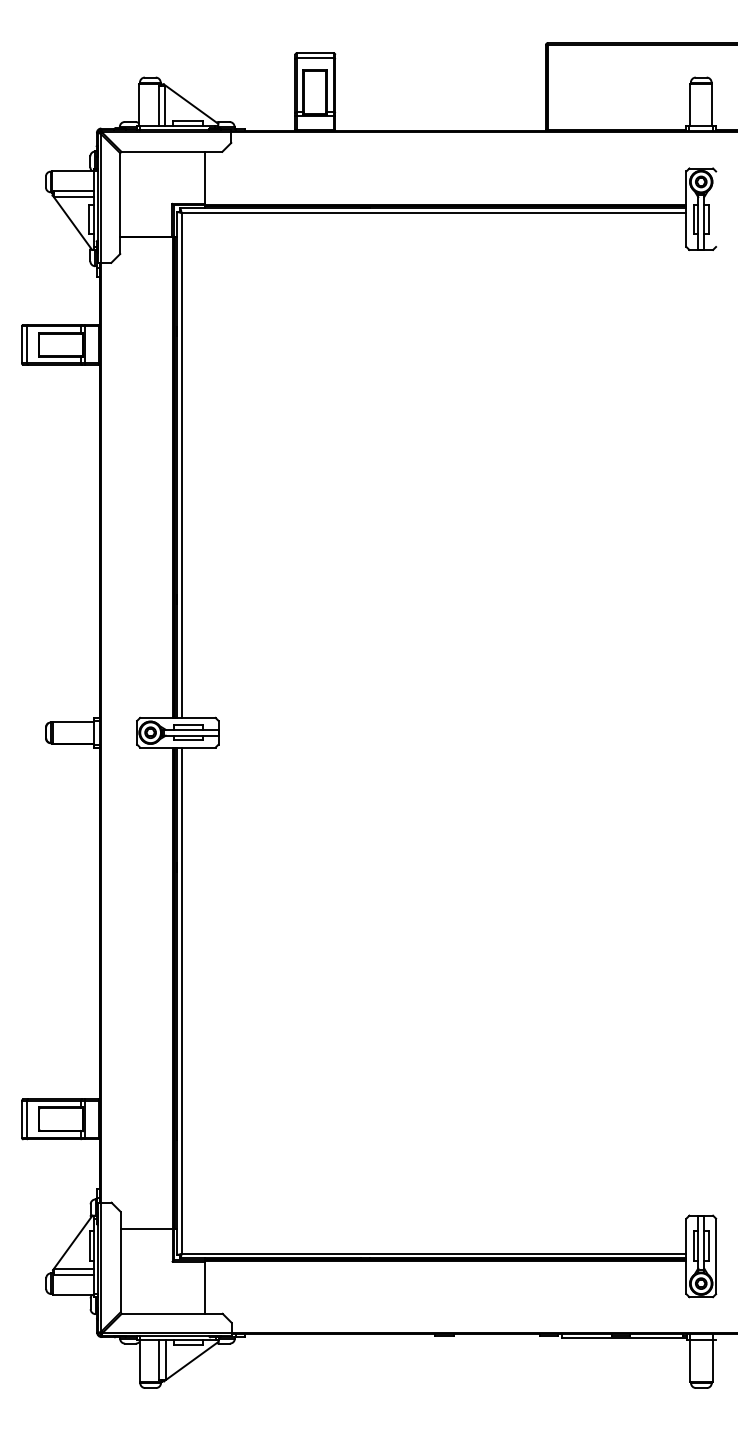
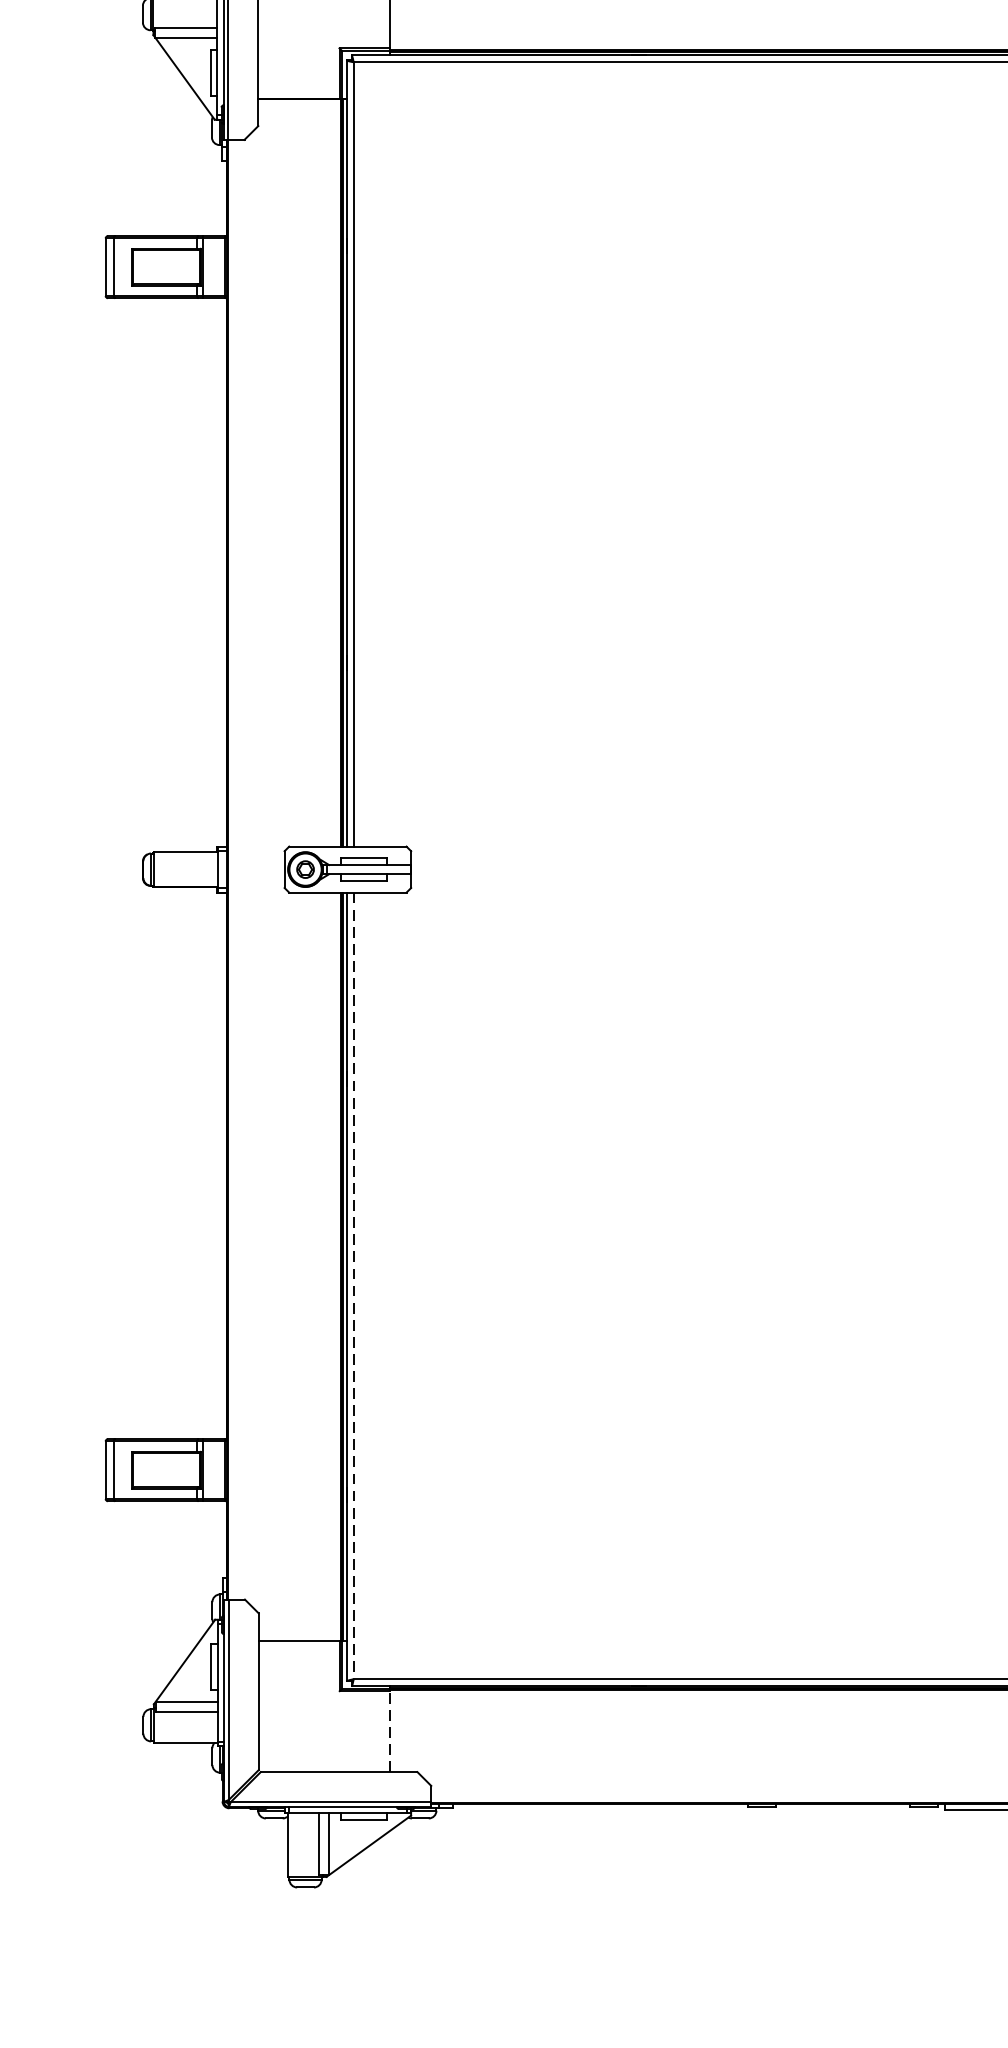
line: (181, 1001) -> (353, 1287), solid -> dashed
line: (205, 1286) -> (390, 1729), solid -> dashed

